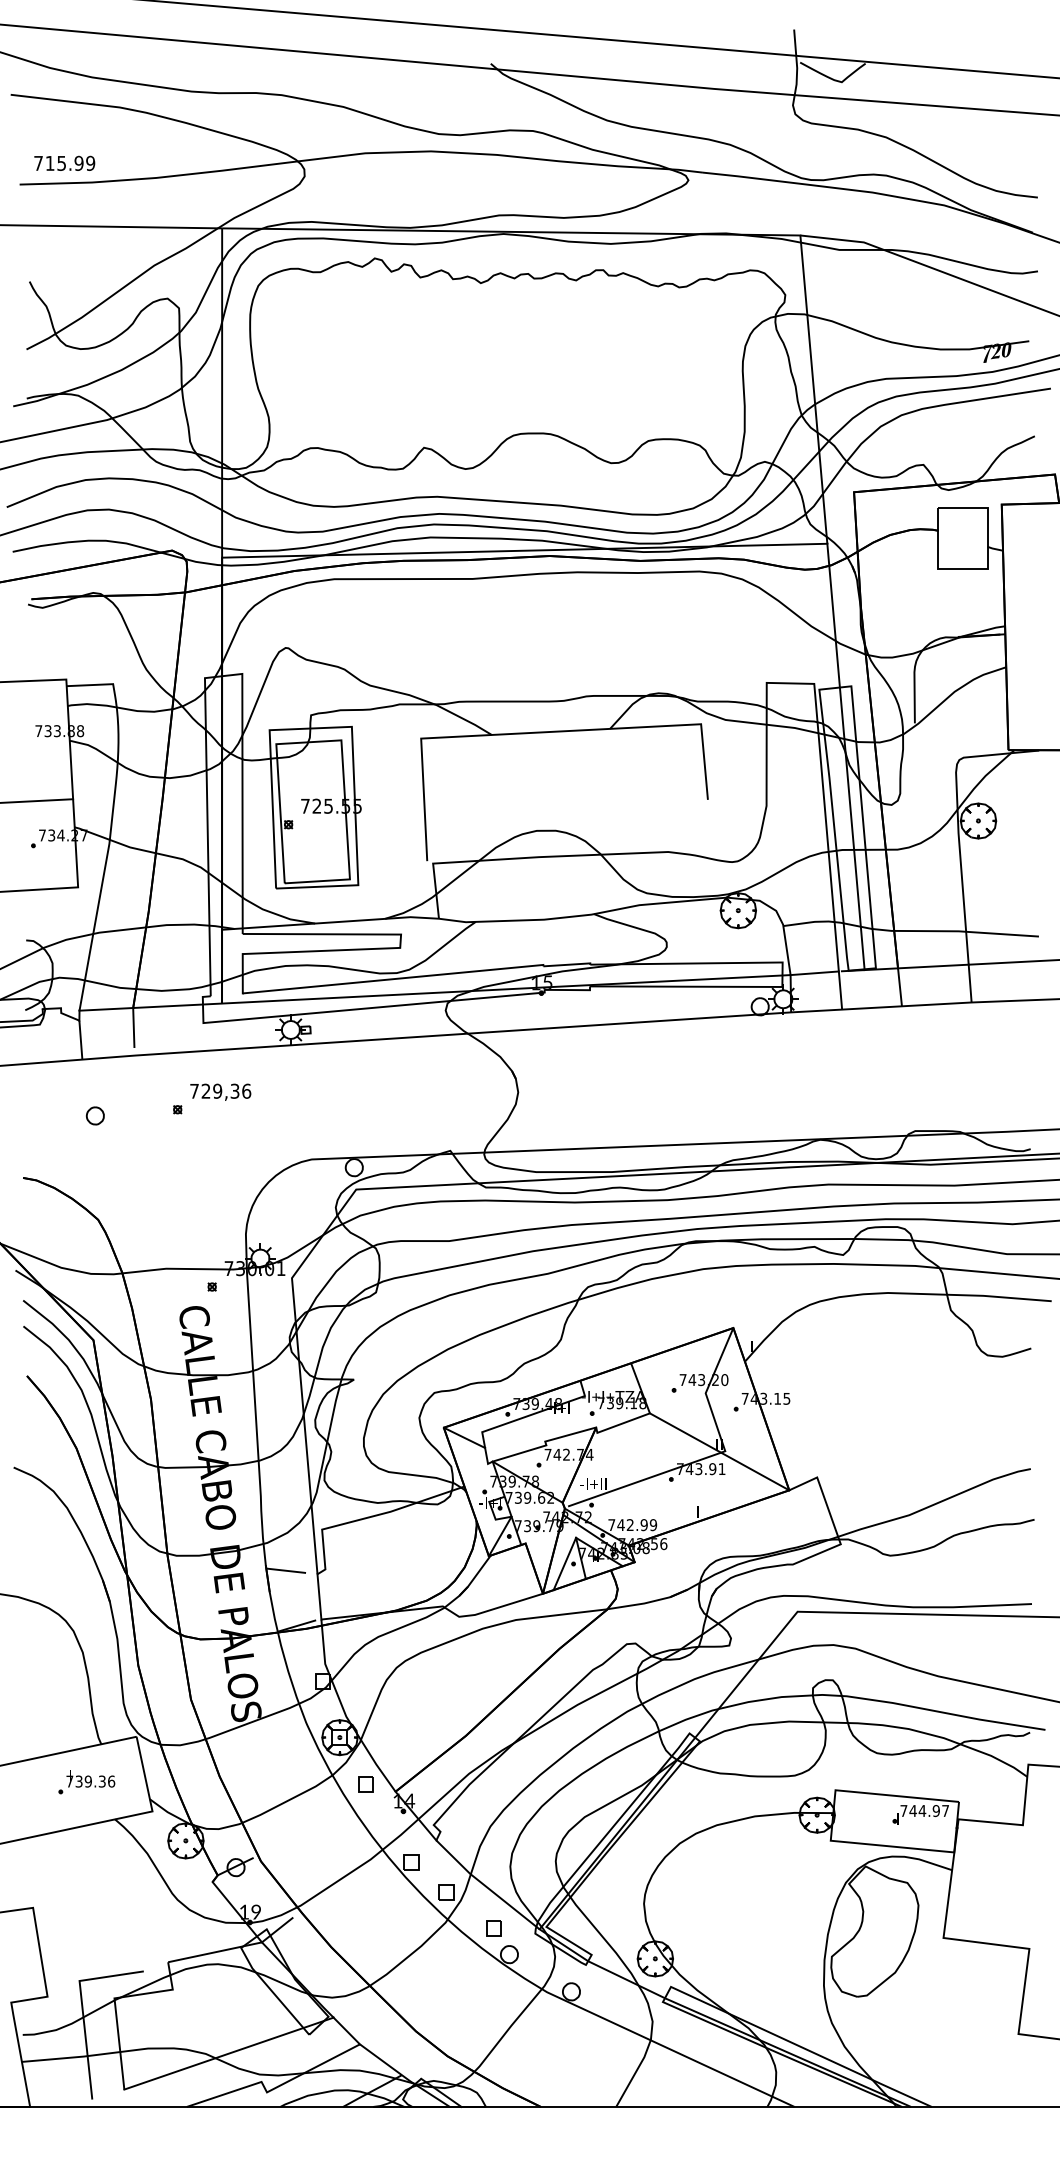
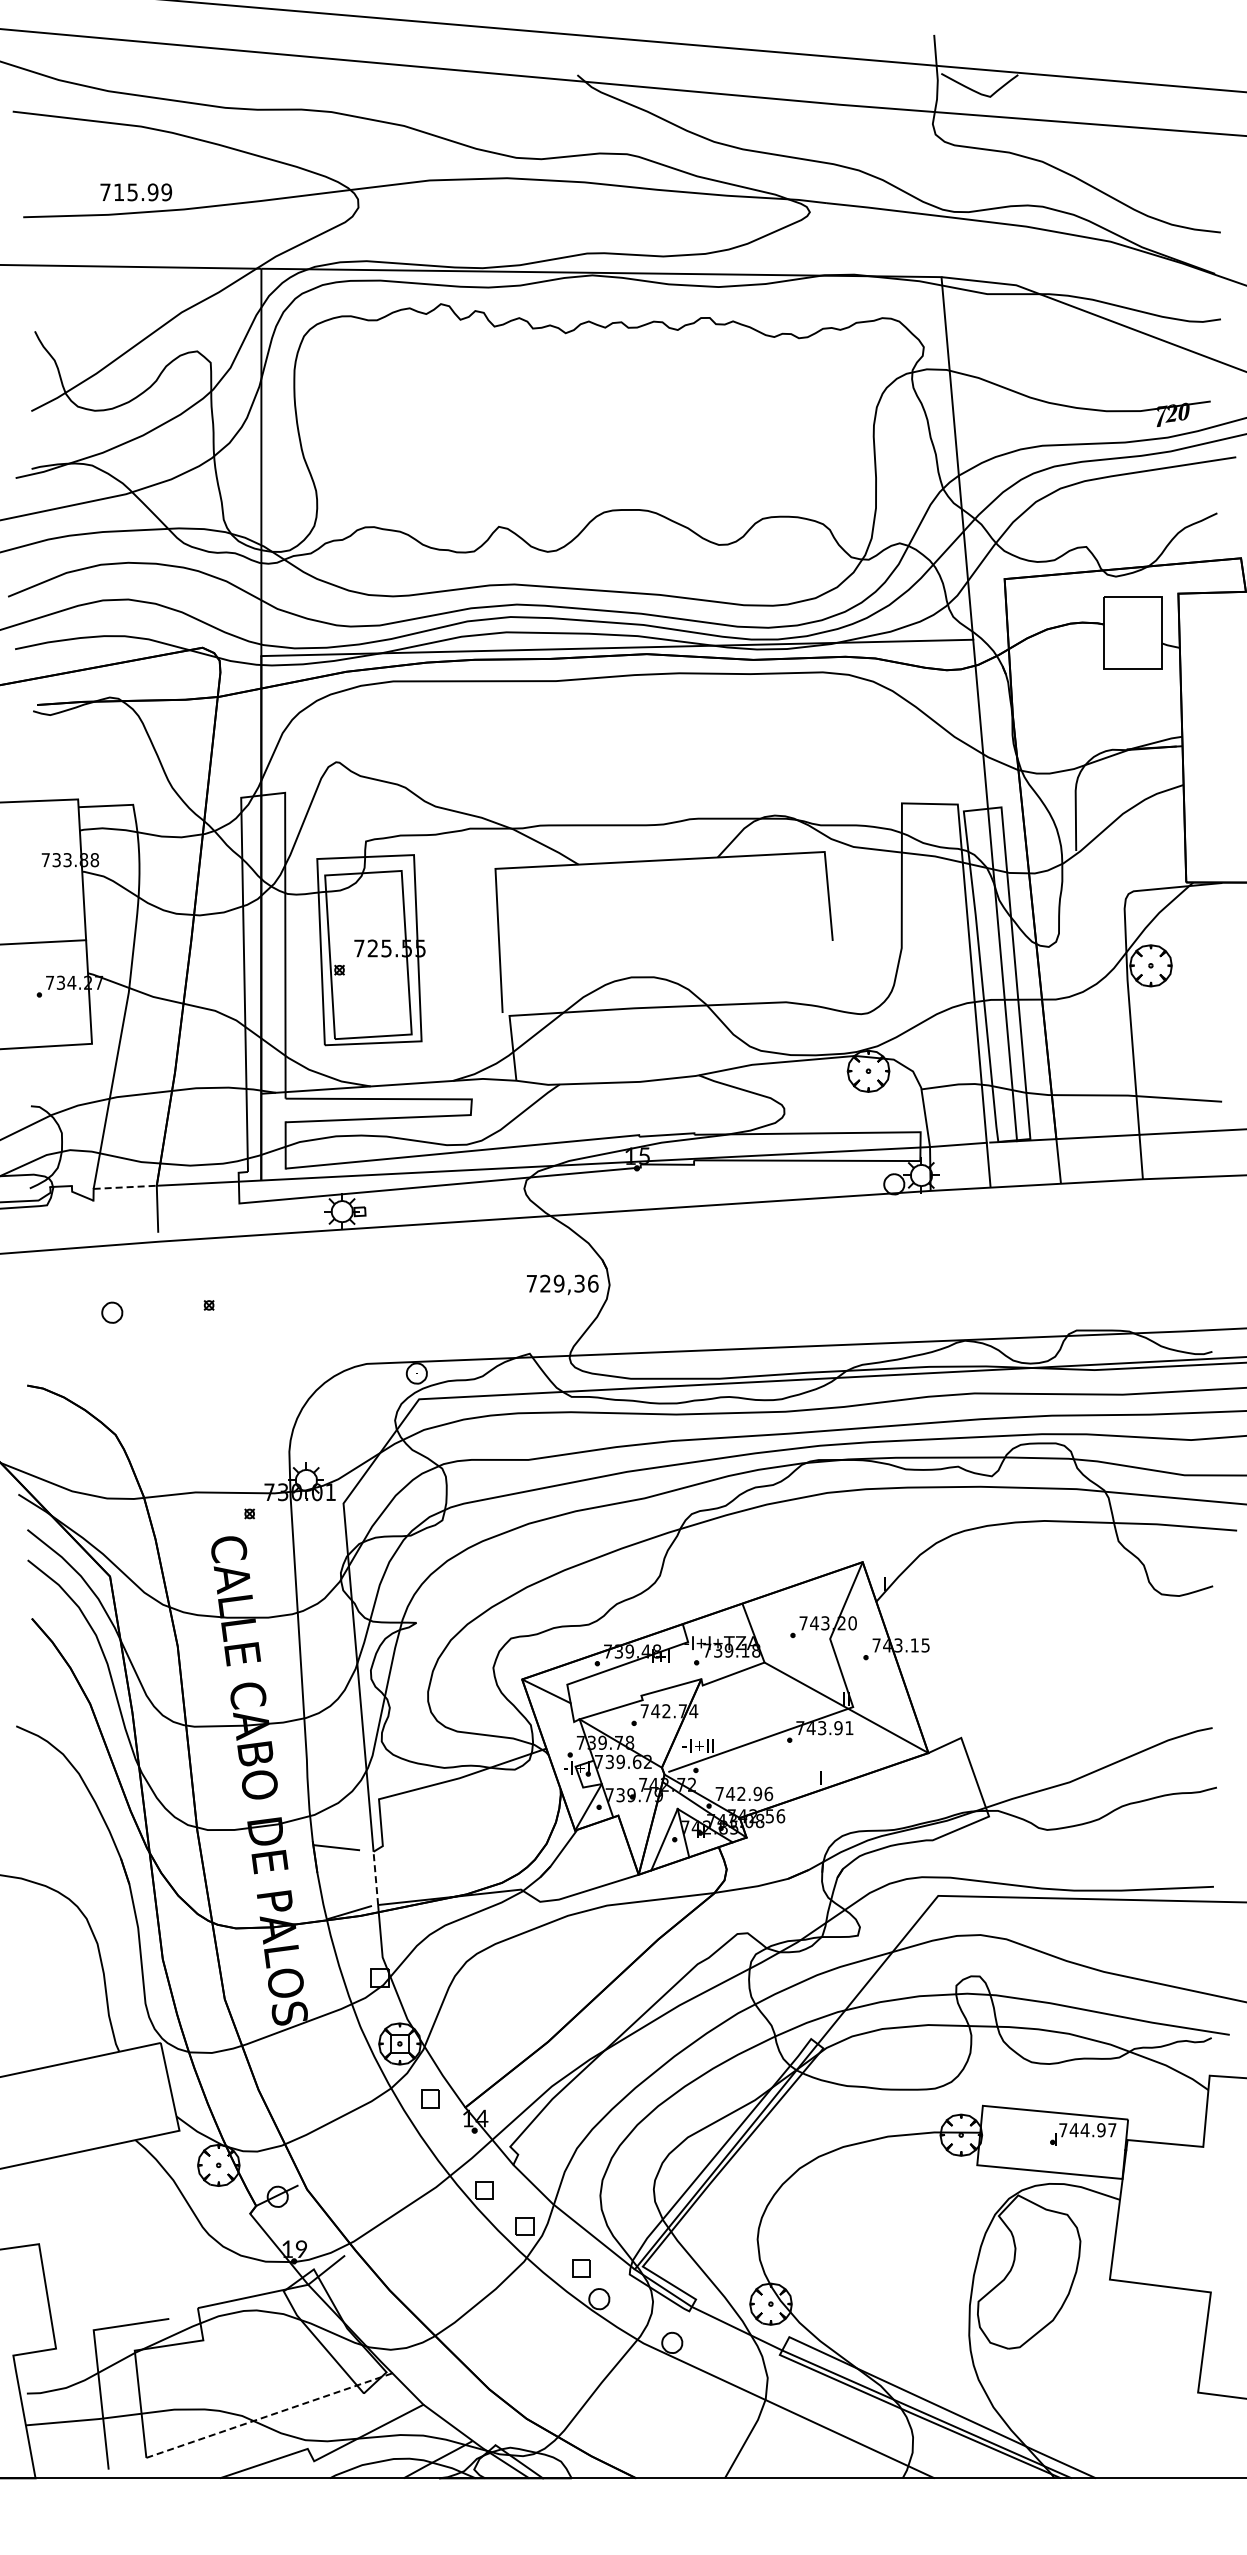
text: (64, 163) -> (136, 192), moved
line: (106, 1009) -> (125, 1187), solid -> dashed
line: (81, 1040) -> (95, 1223), removed
text: (220, 1091) -> (562, 1284), moved
text: (653, 1524) -> (768, 1793), 742.99 -> 742.96
line: (319, 1596) -> (375, 1878), solid -> dashed
part: (87, 1782) -> (102, 2096), removed
line: (229, 2053) -> (269, 2415), solid -> dashed

